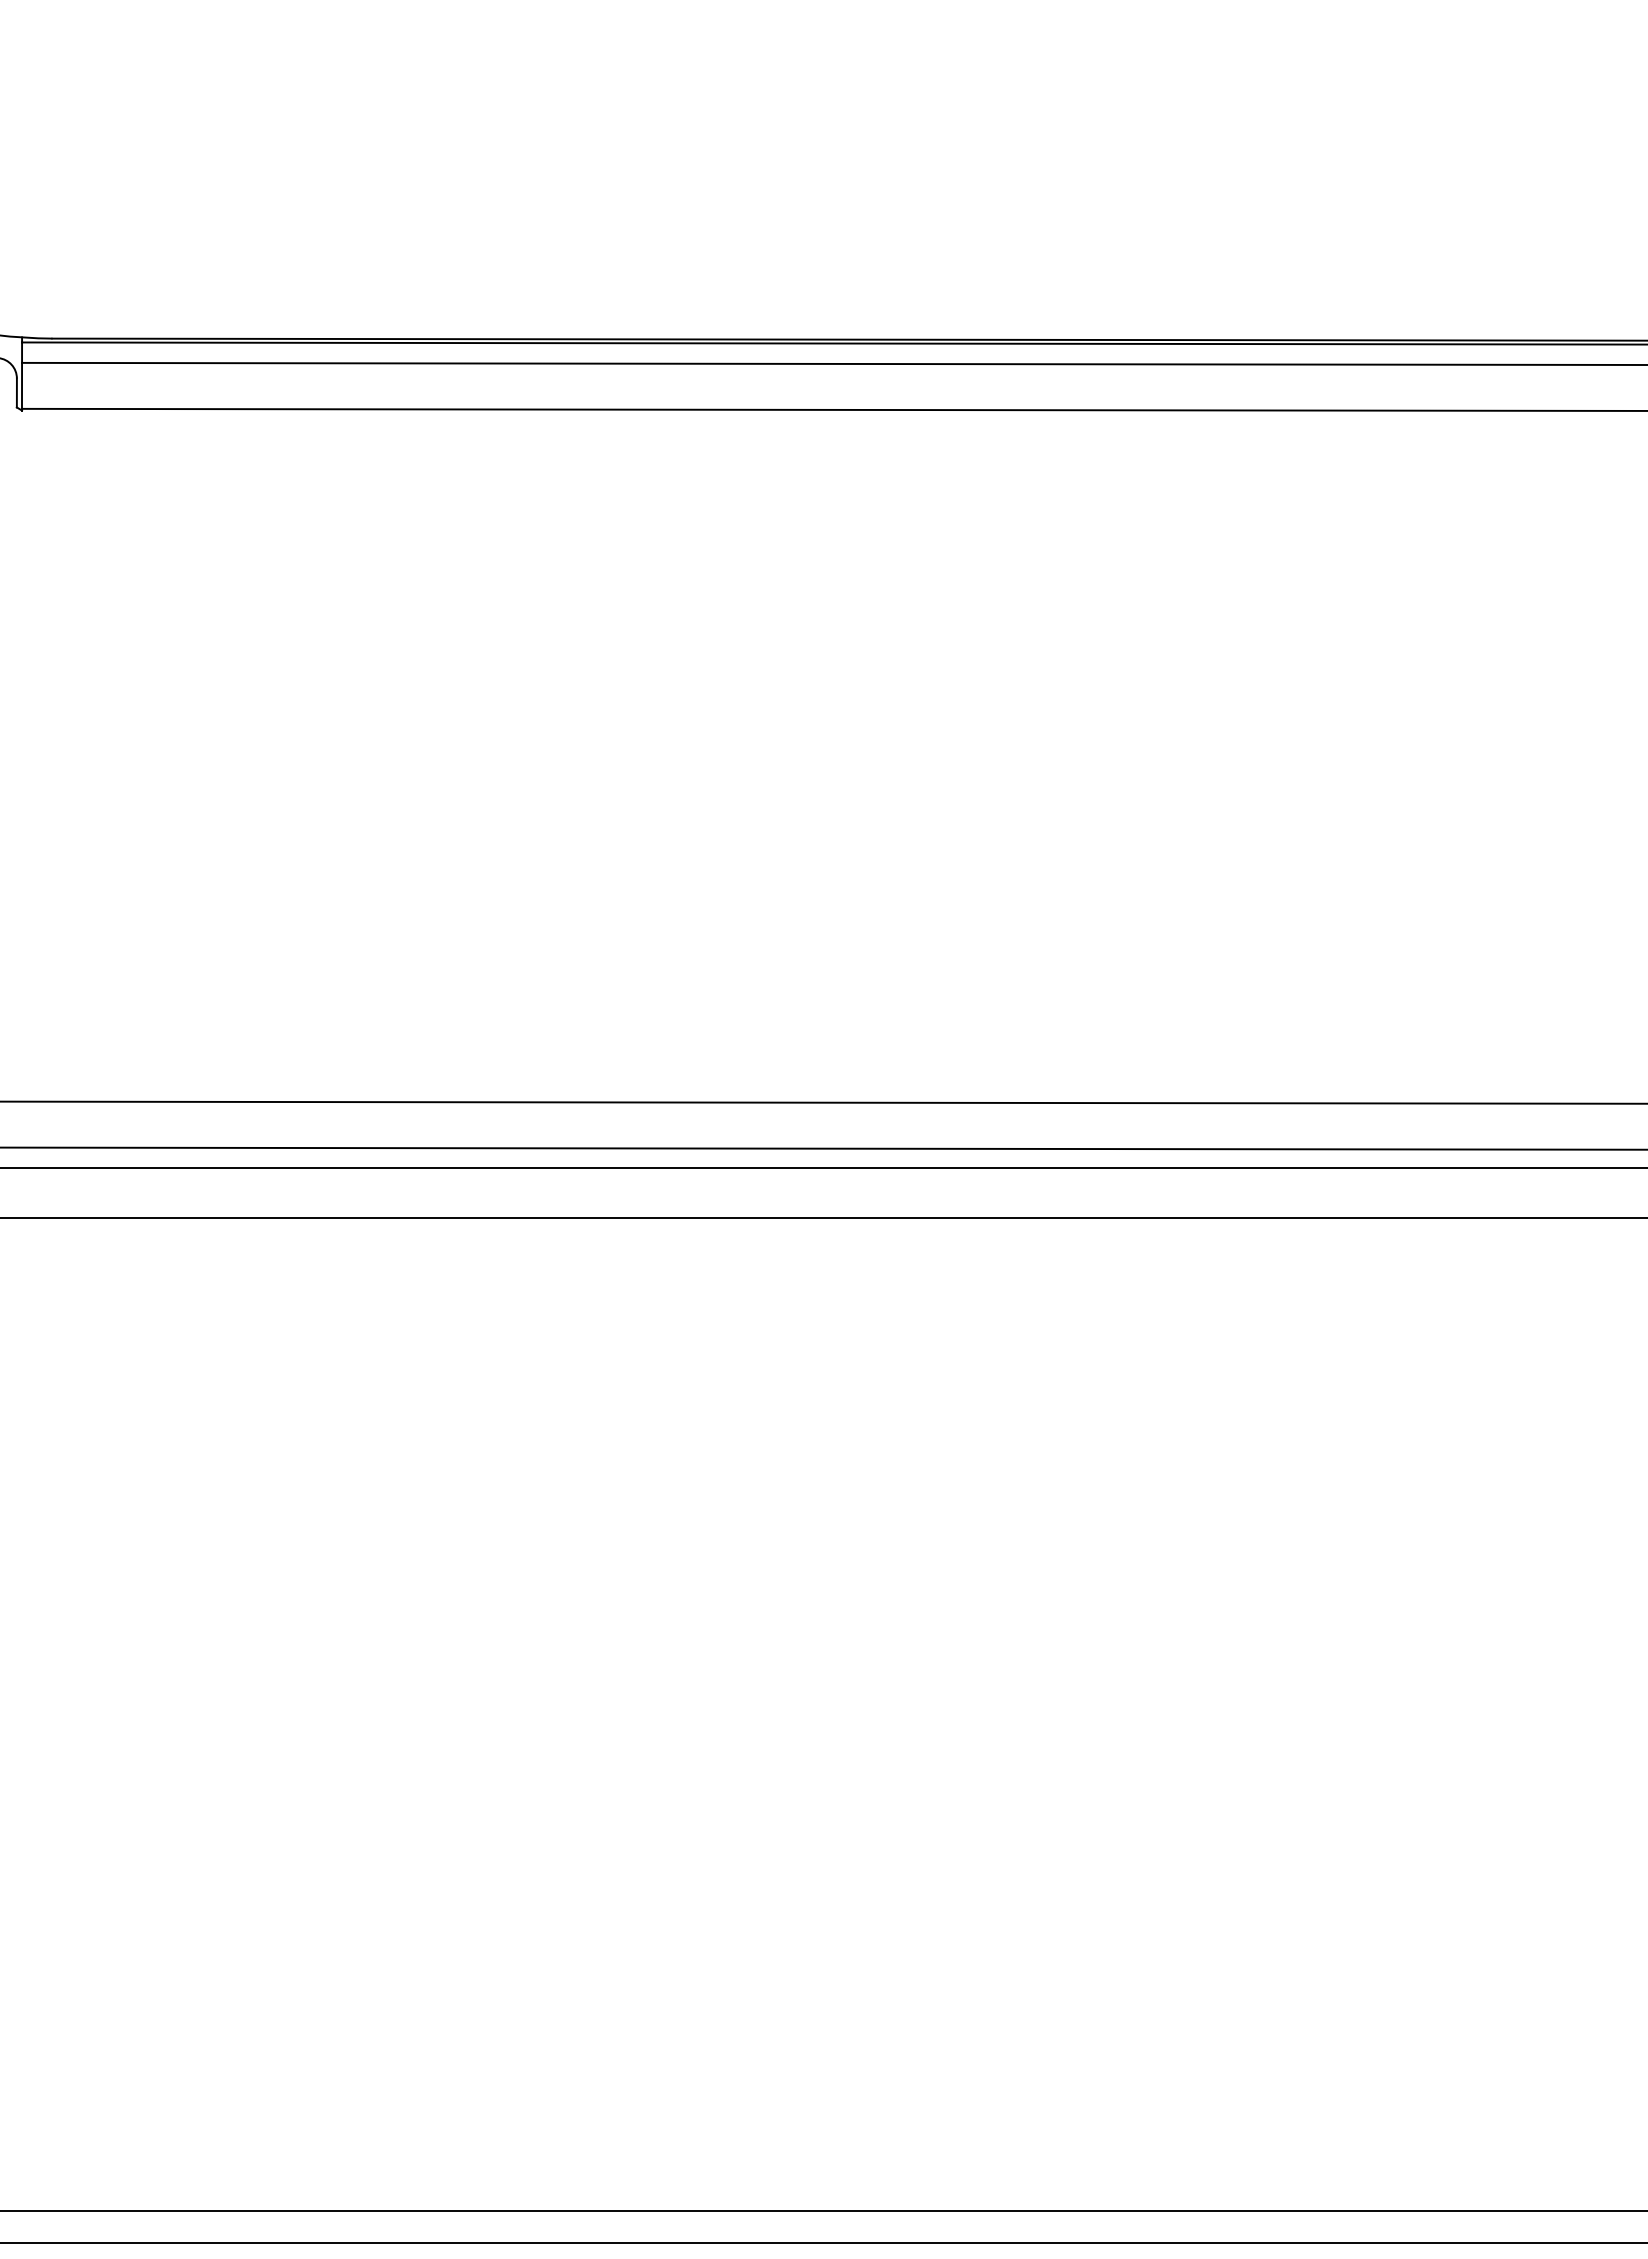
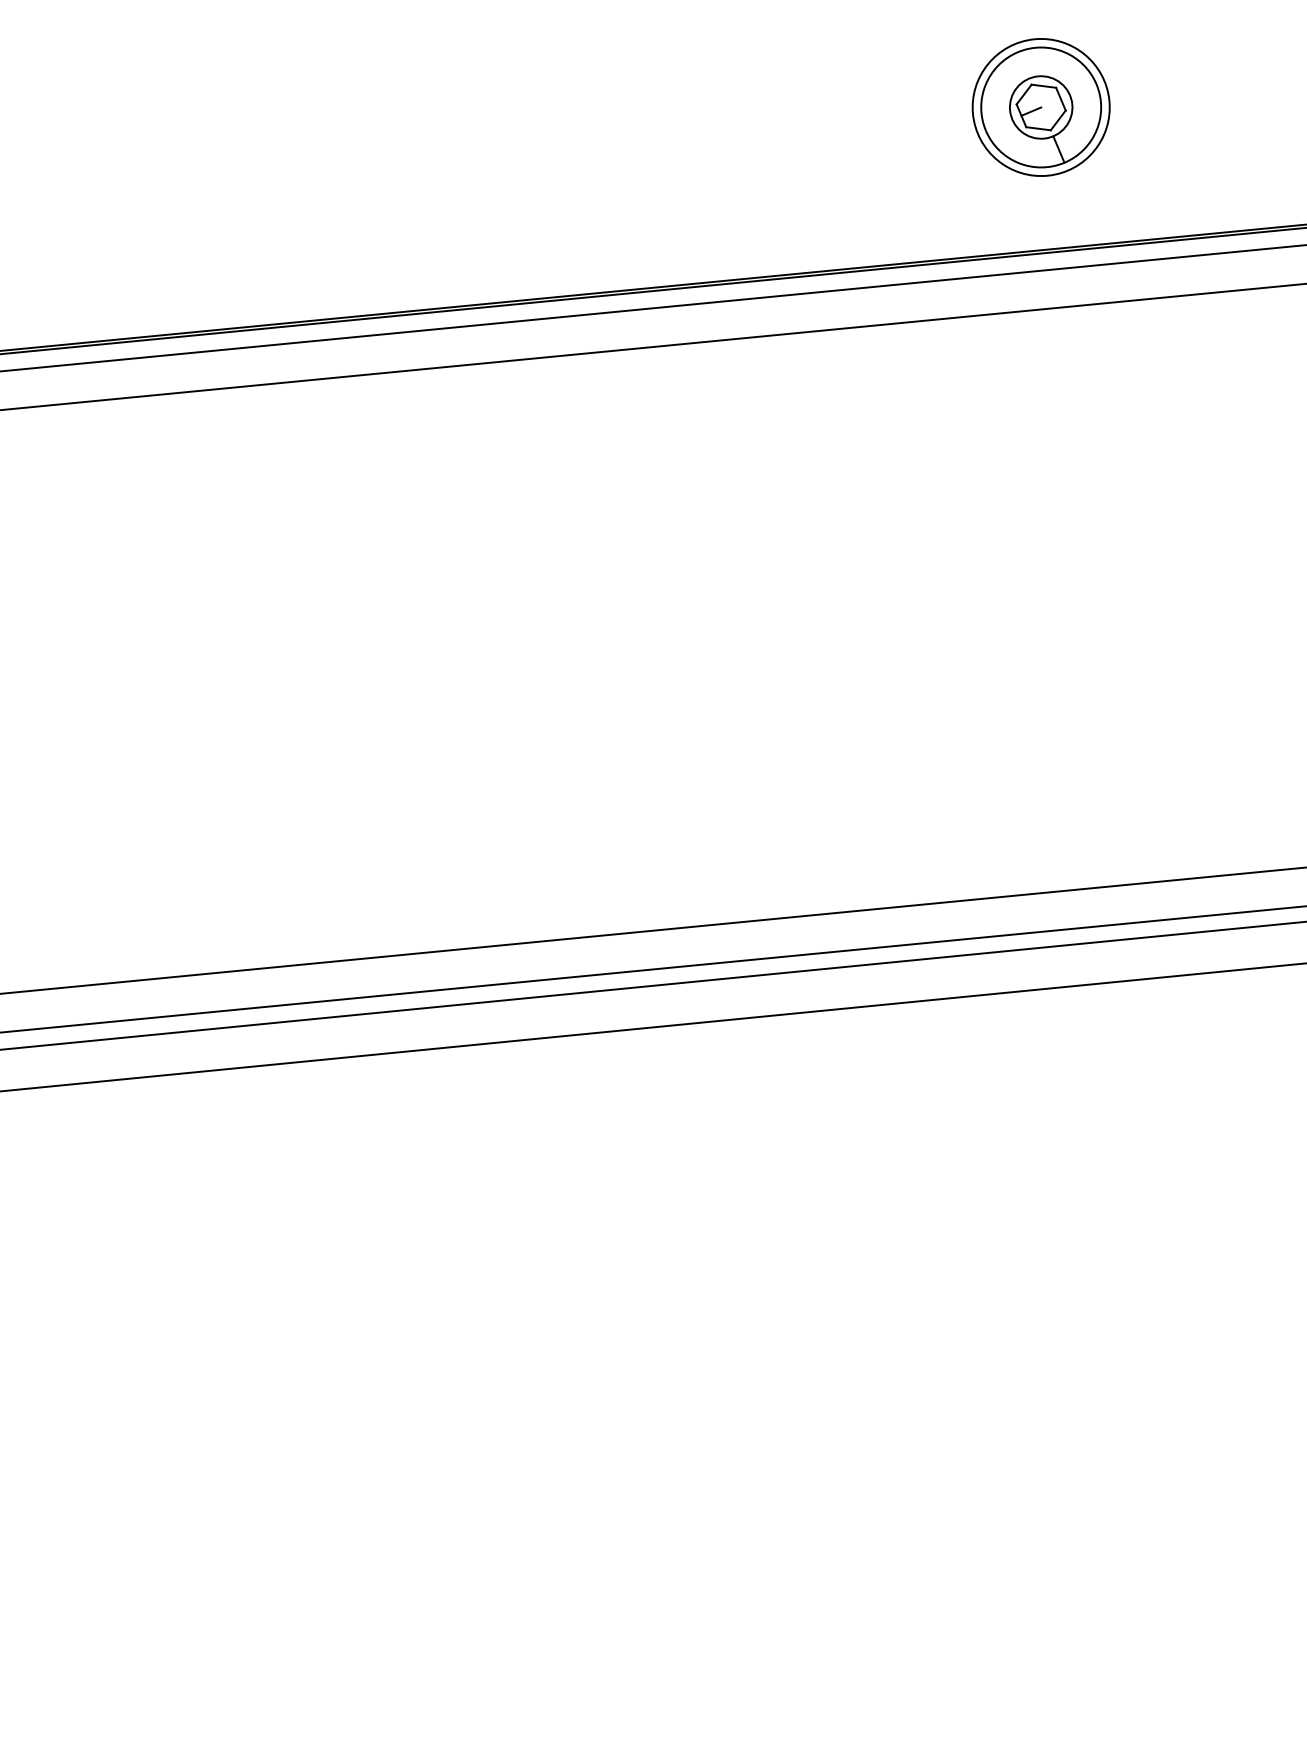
part: (1545, 170) -> (1041, 106), added

